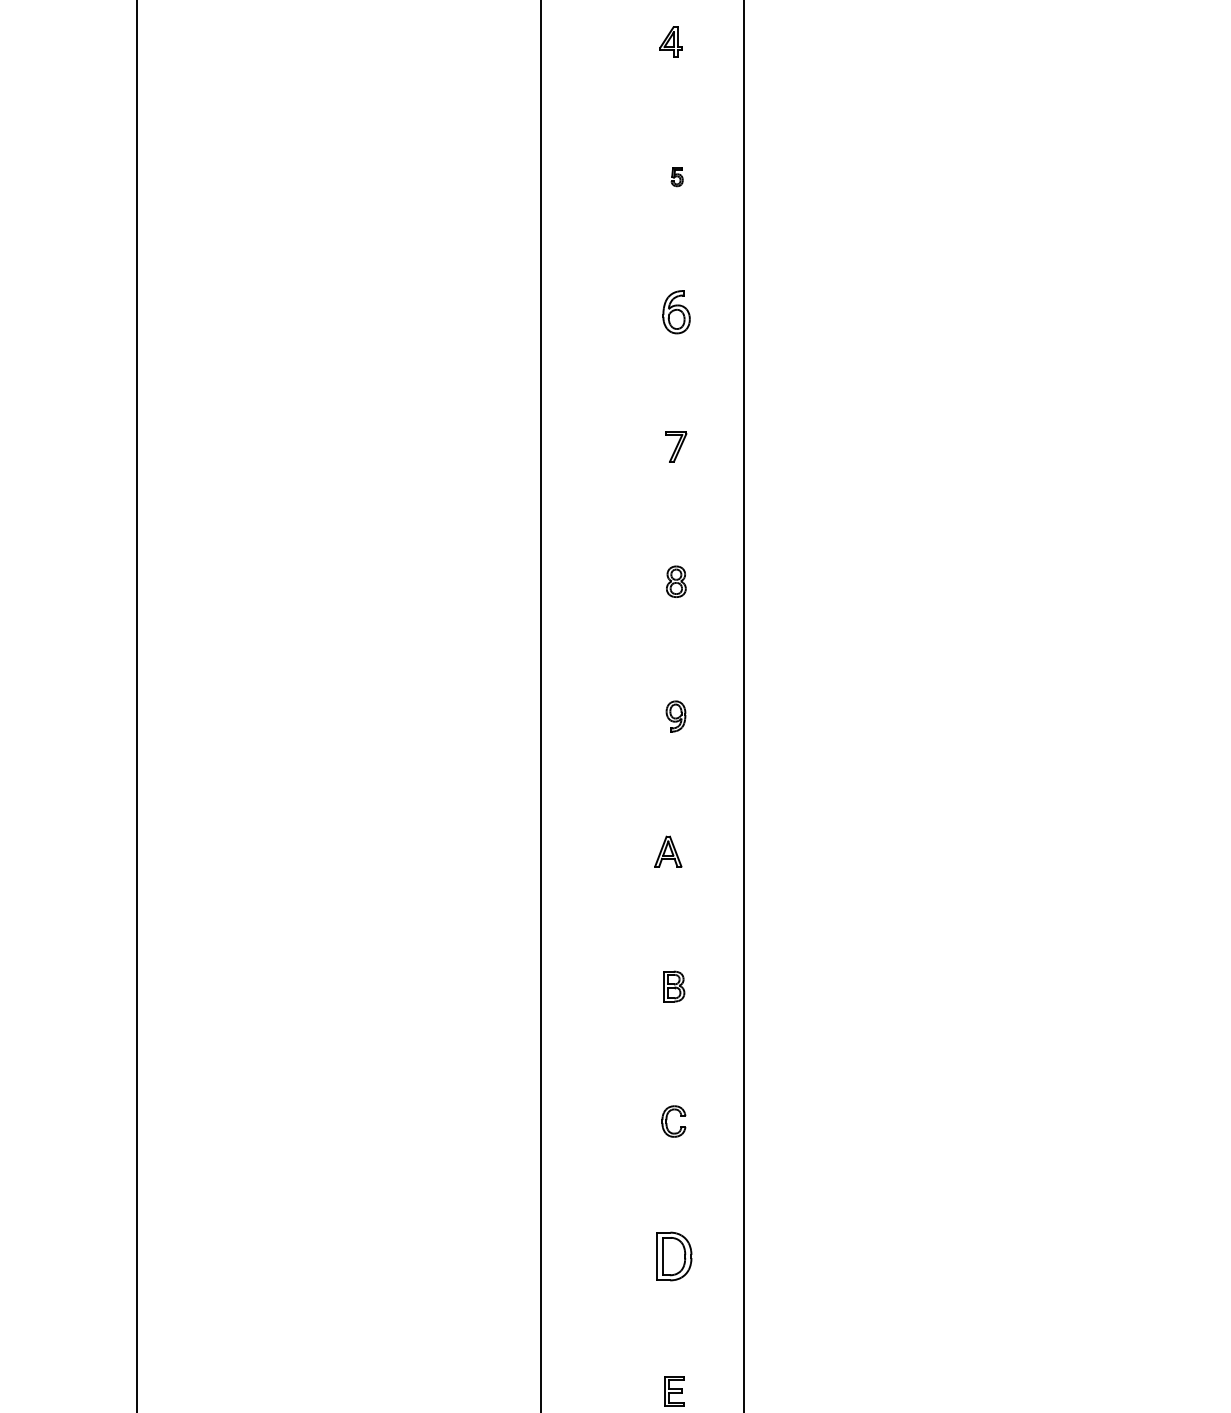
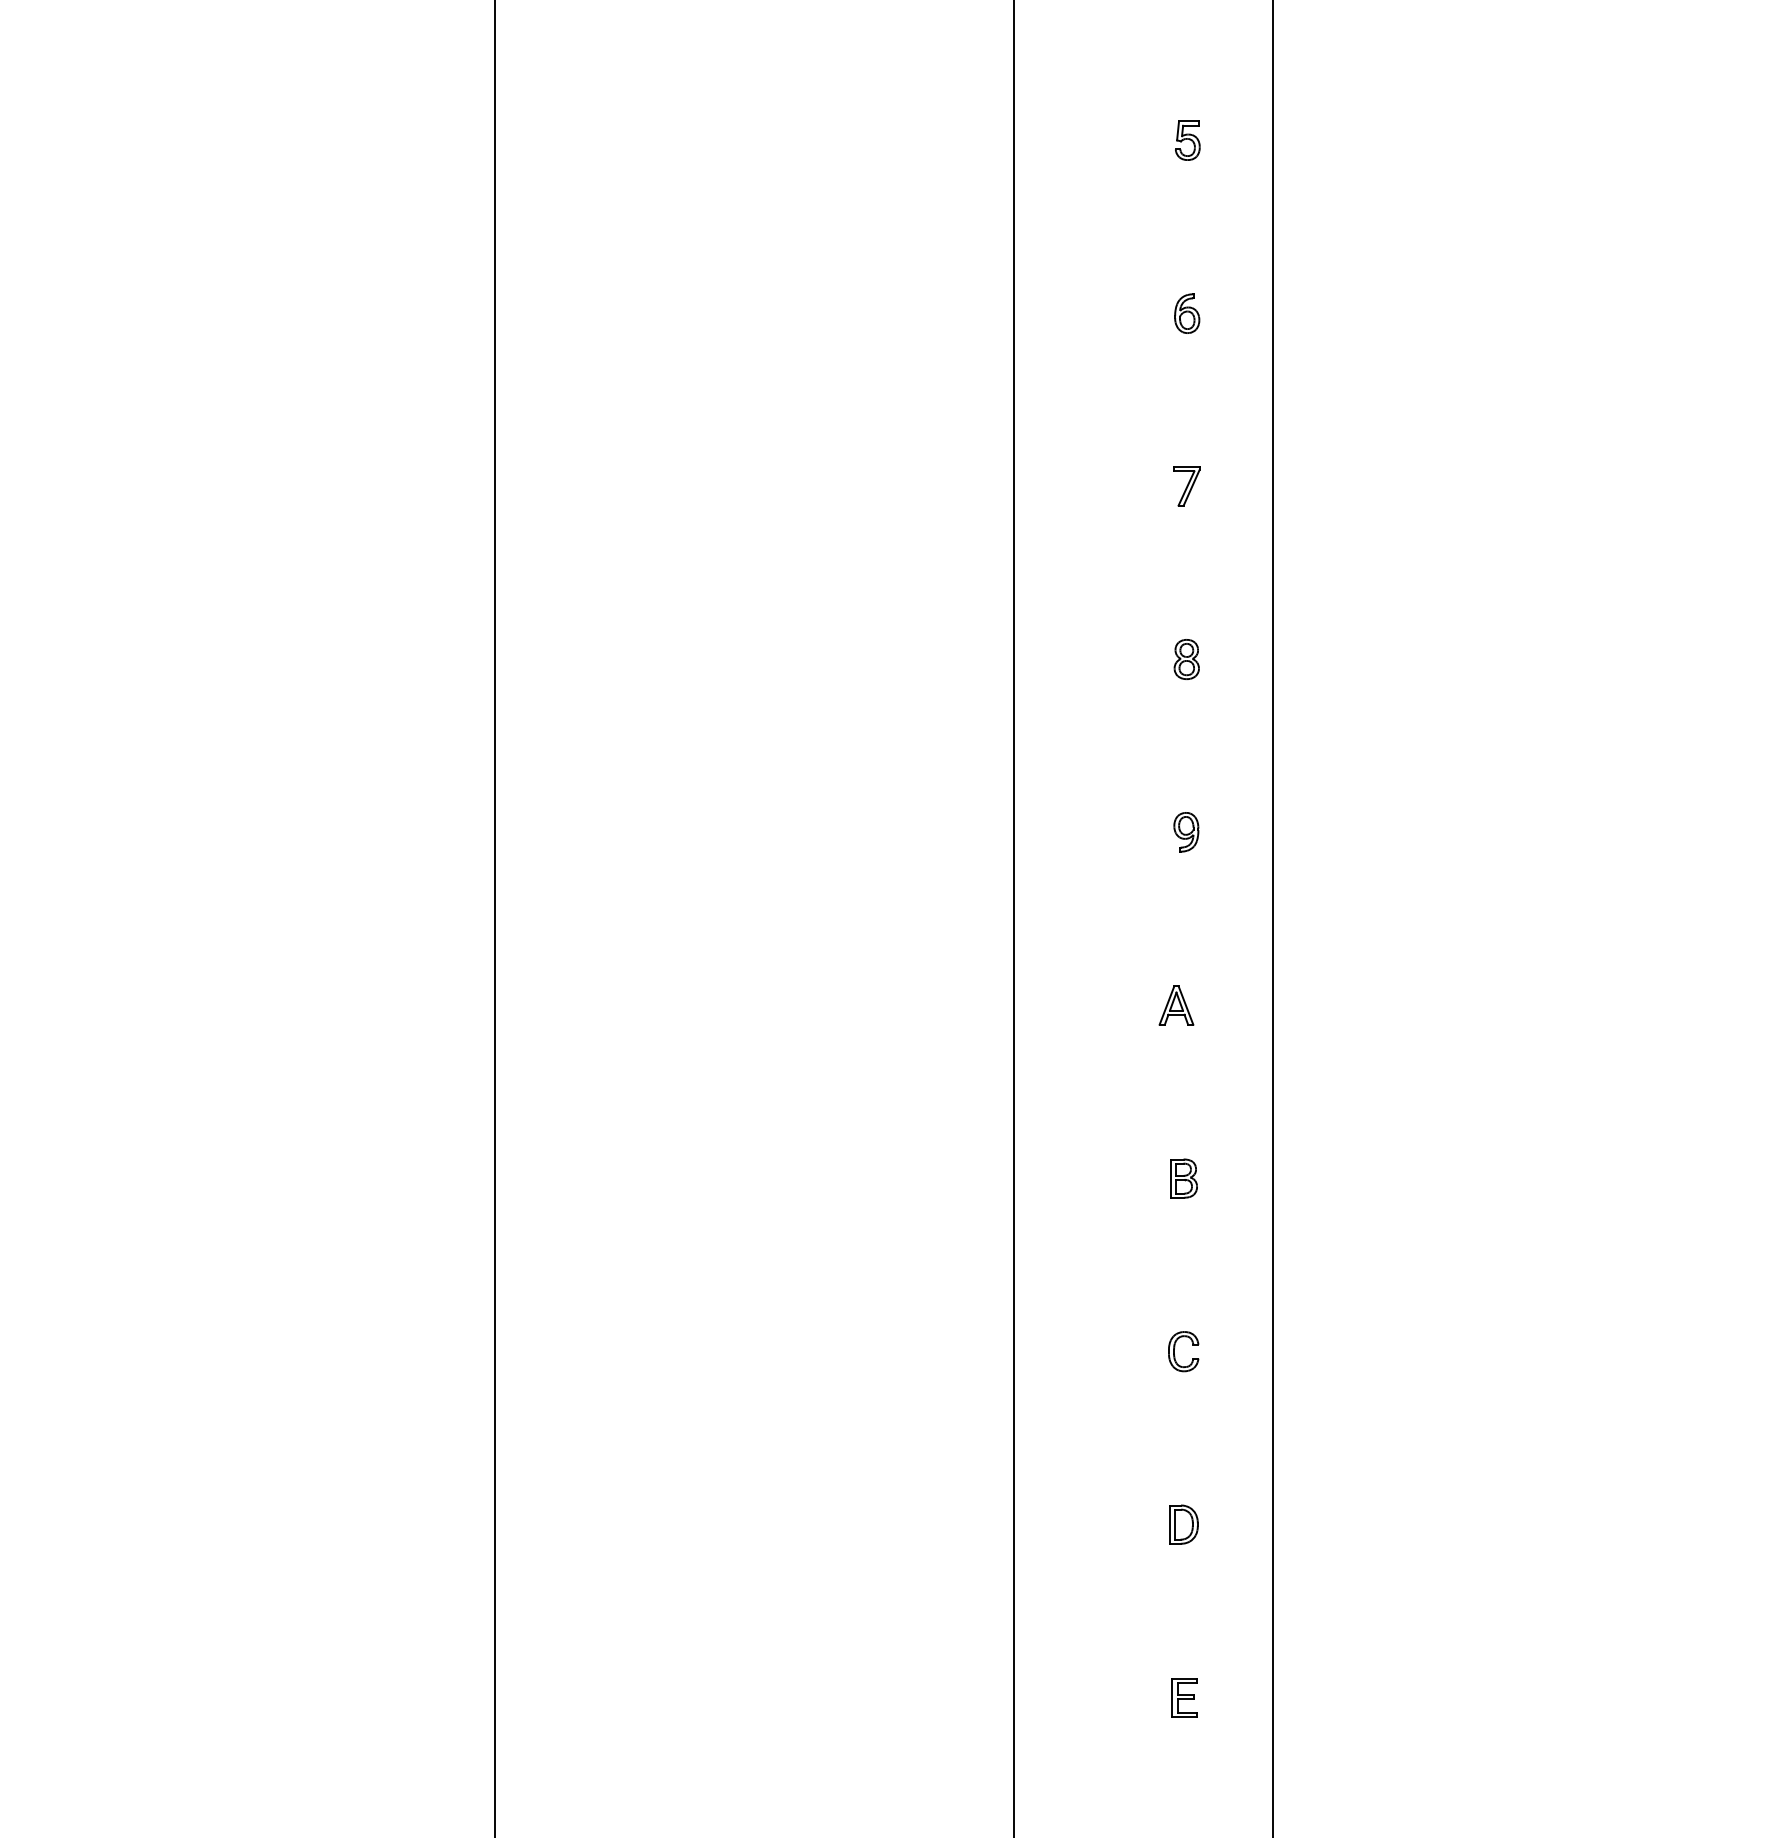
part: (676, 177) -> (1187, 140), size x1.67
part: (676, 311) -> (1187, 313), size x0.71
part: (673, 1256) -> (1183, 1524), size x0.62

